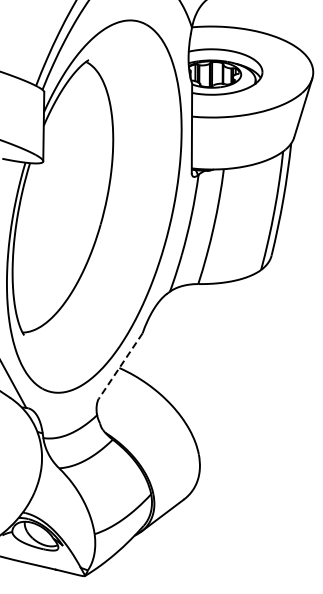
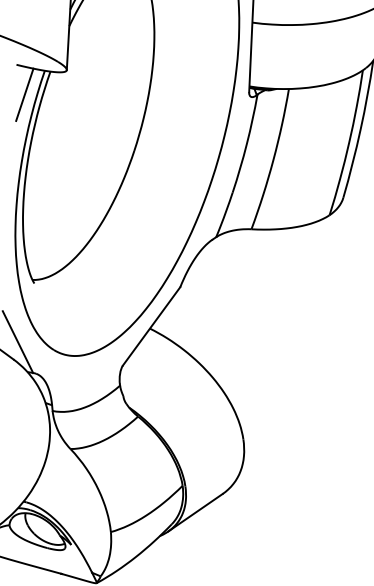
line: (9, 182) -> (24, 94), added
line: (120, 366) -> (151, 326), dashed -> solid

